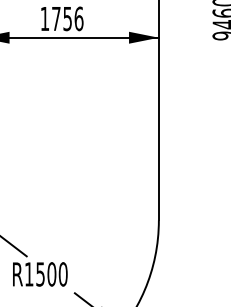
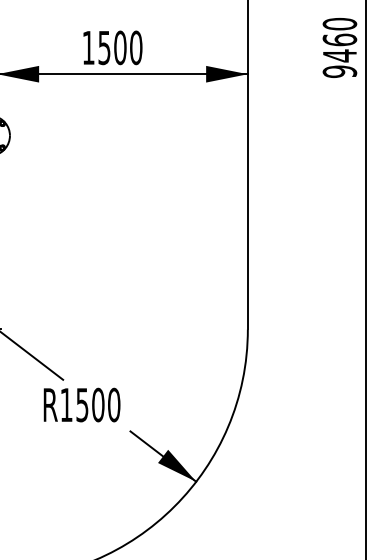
text: (67, 18) -> (120, 47), 1756 -> 1500

